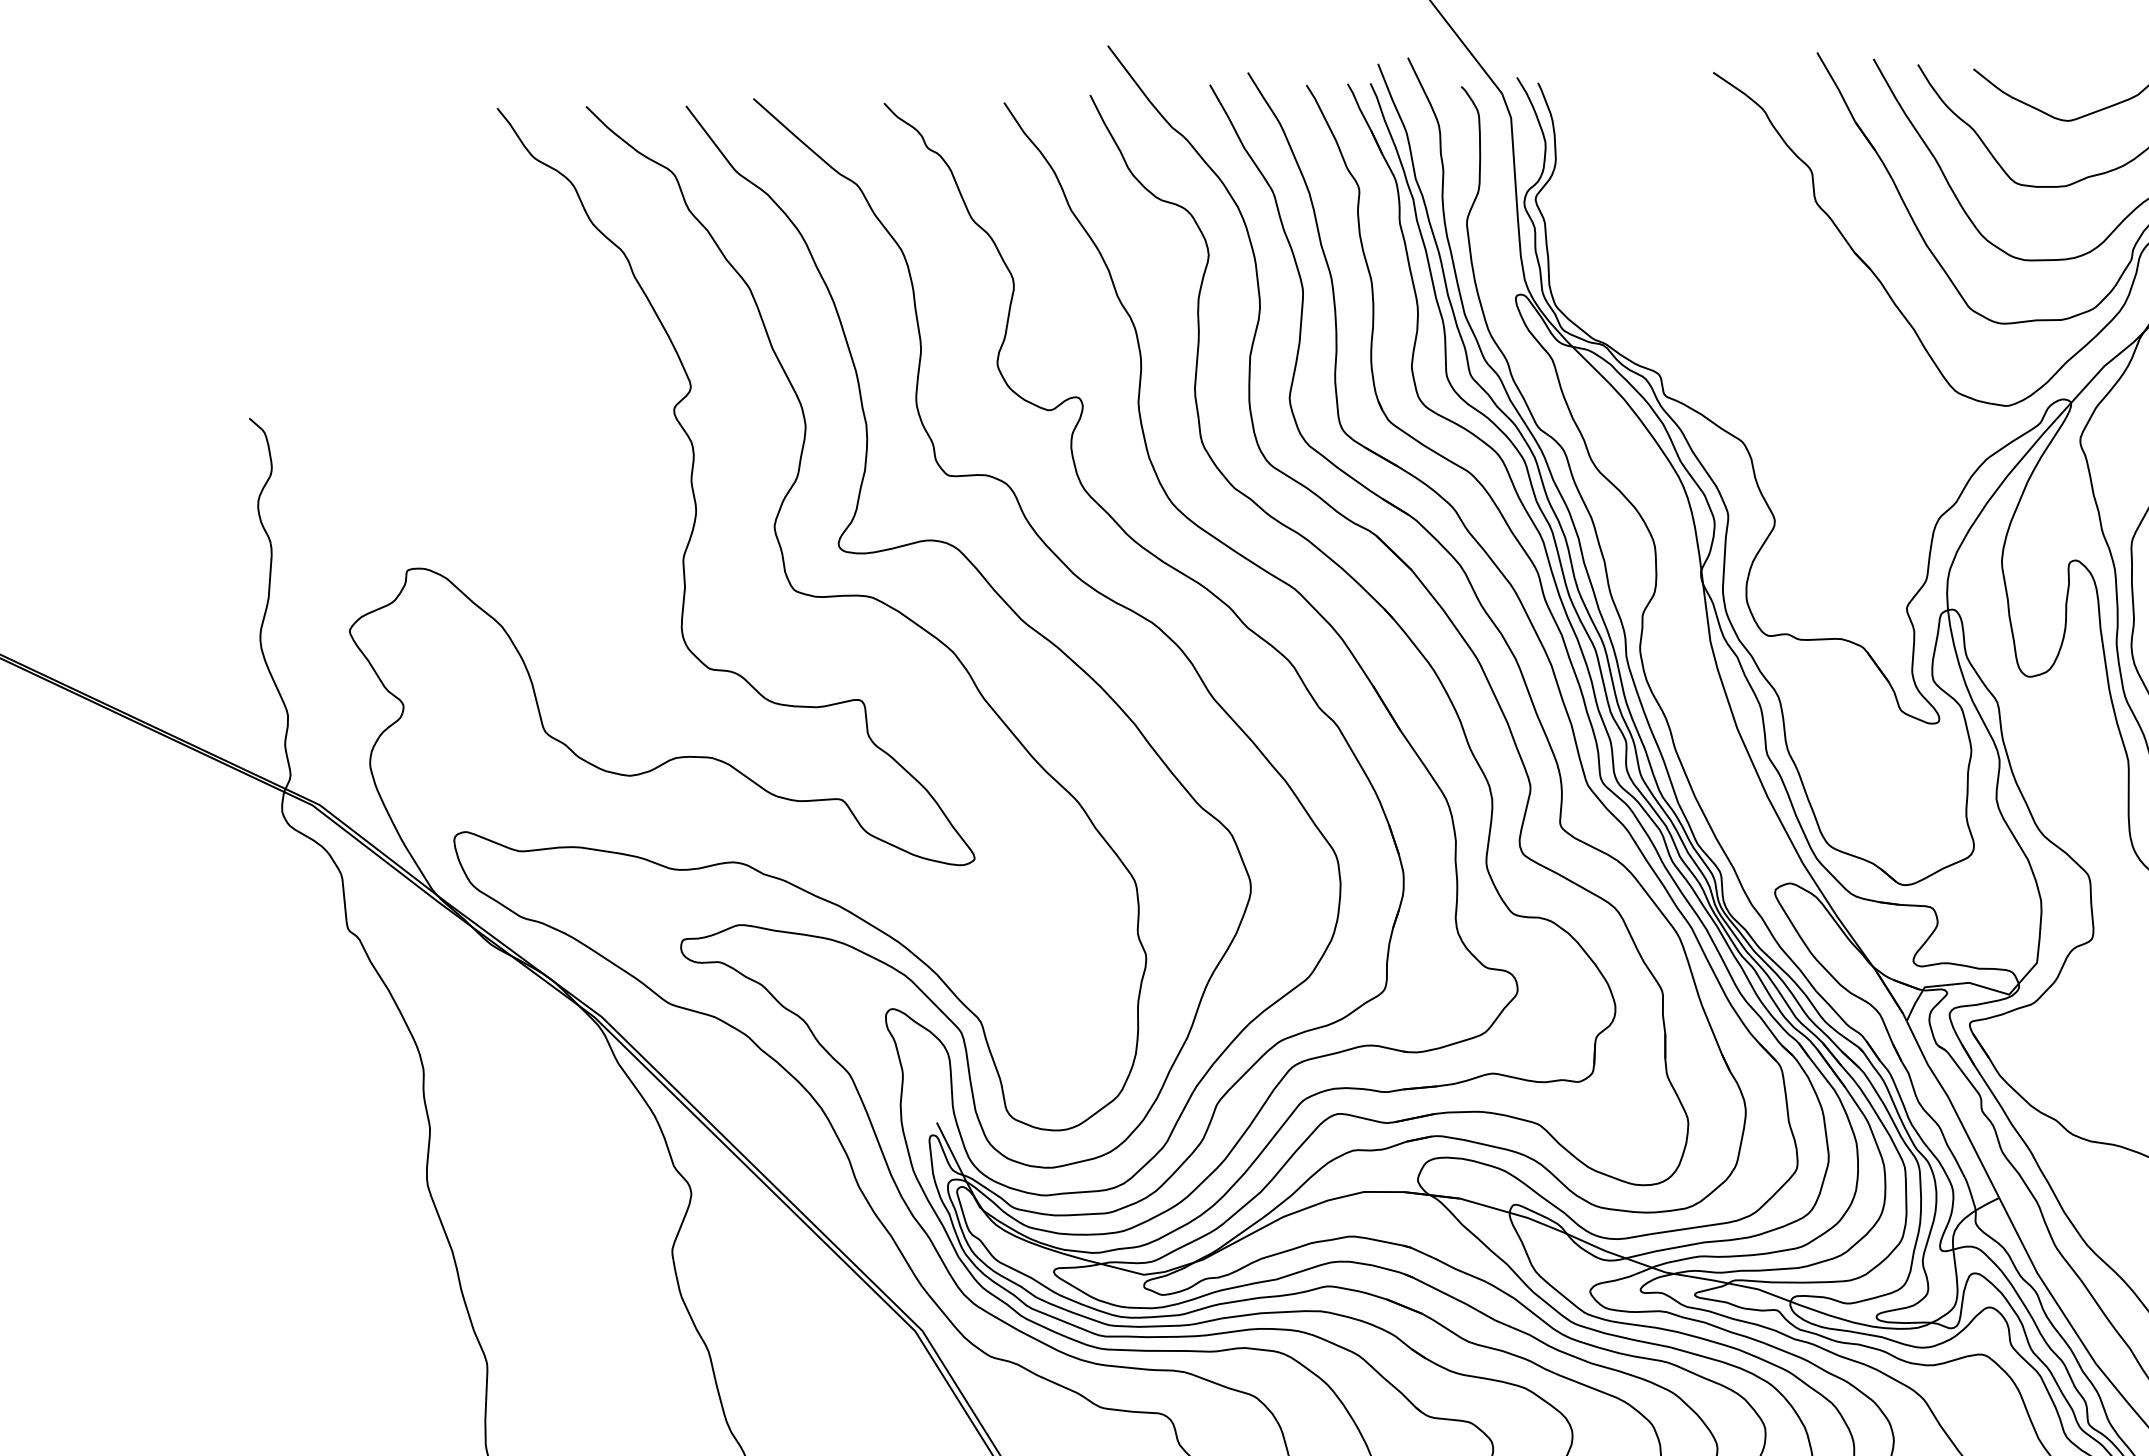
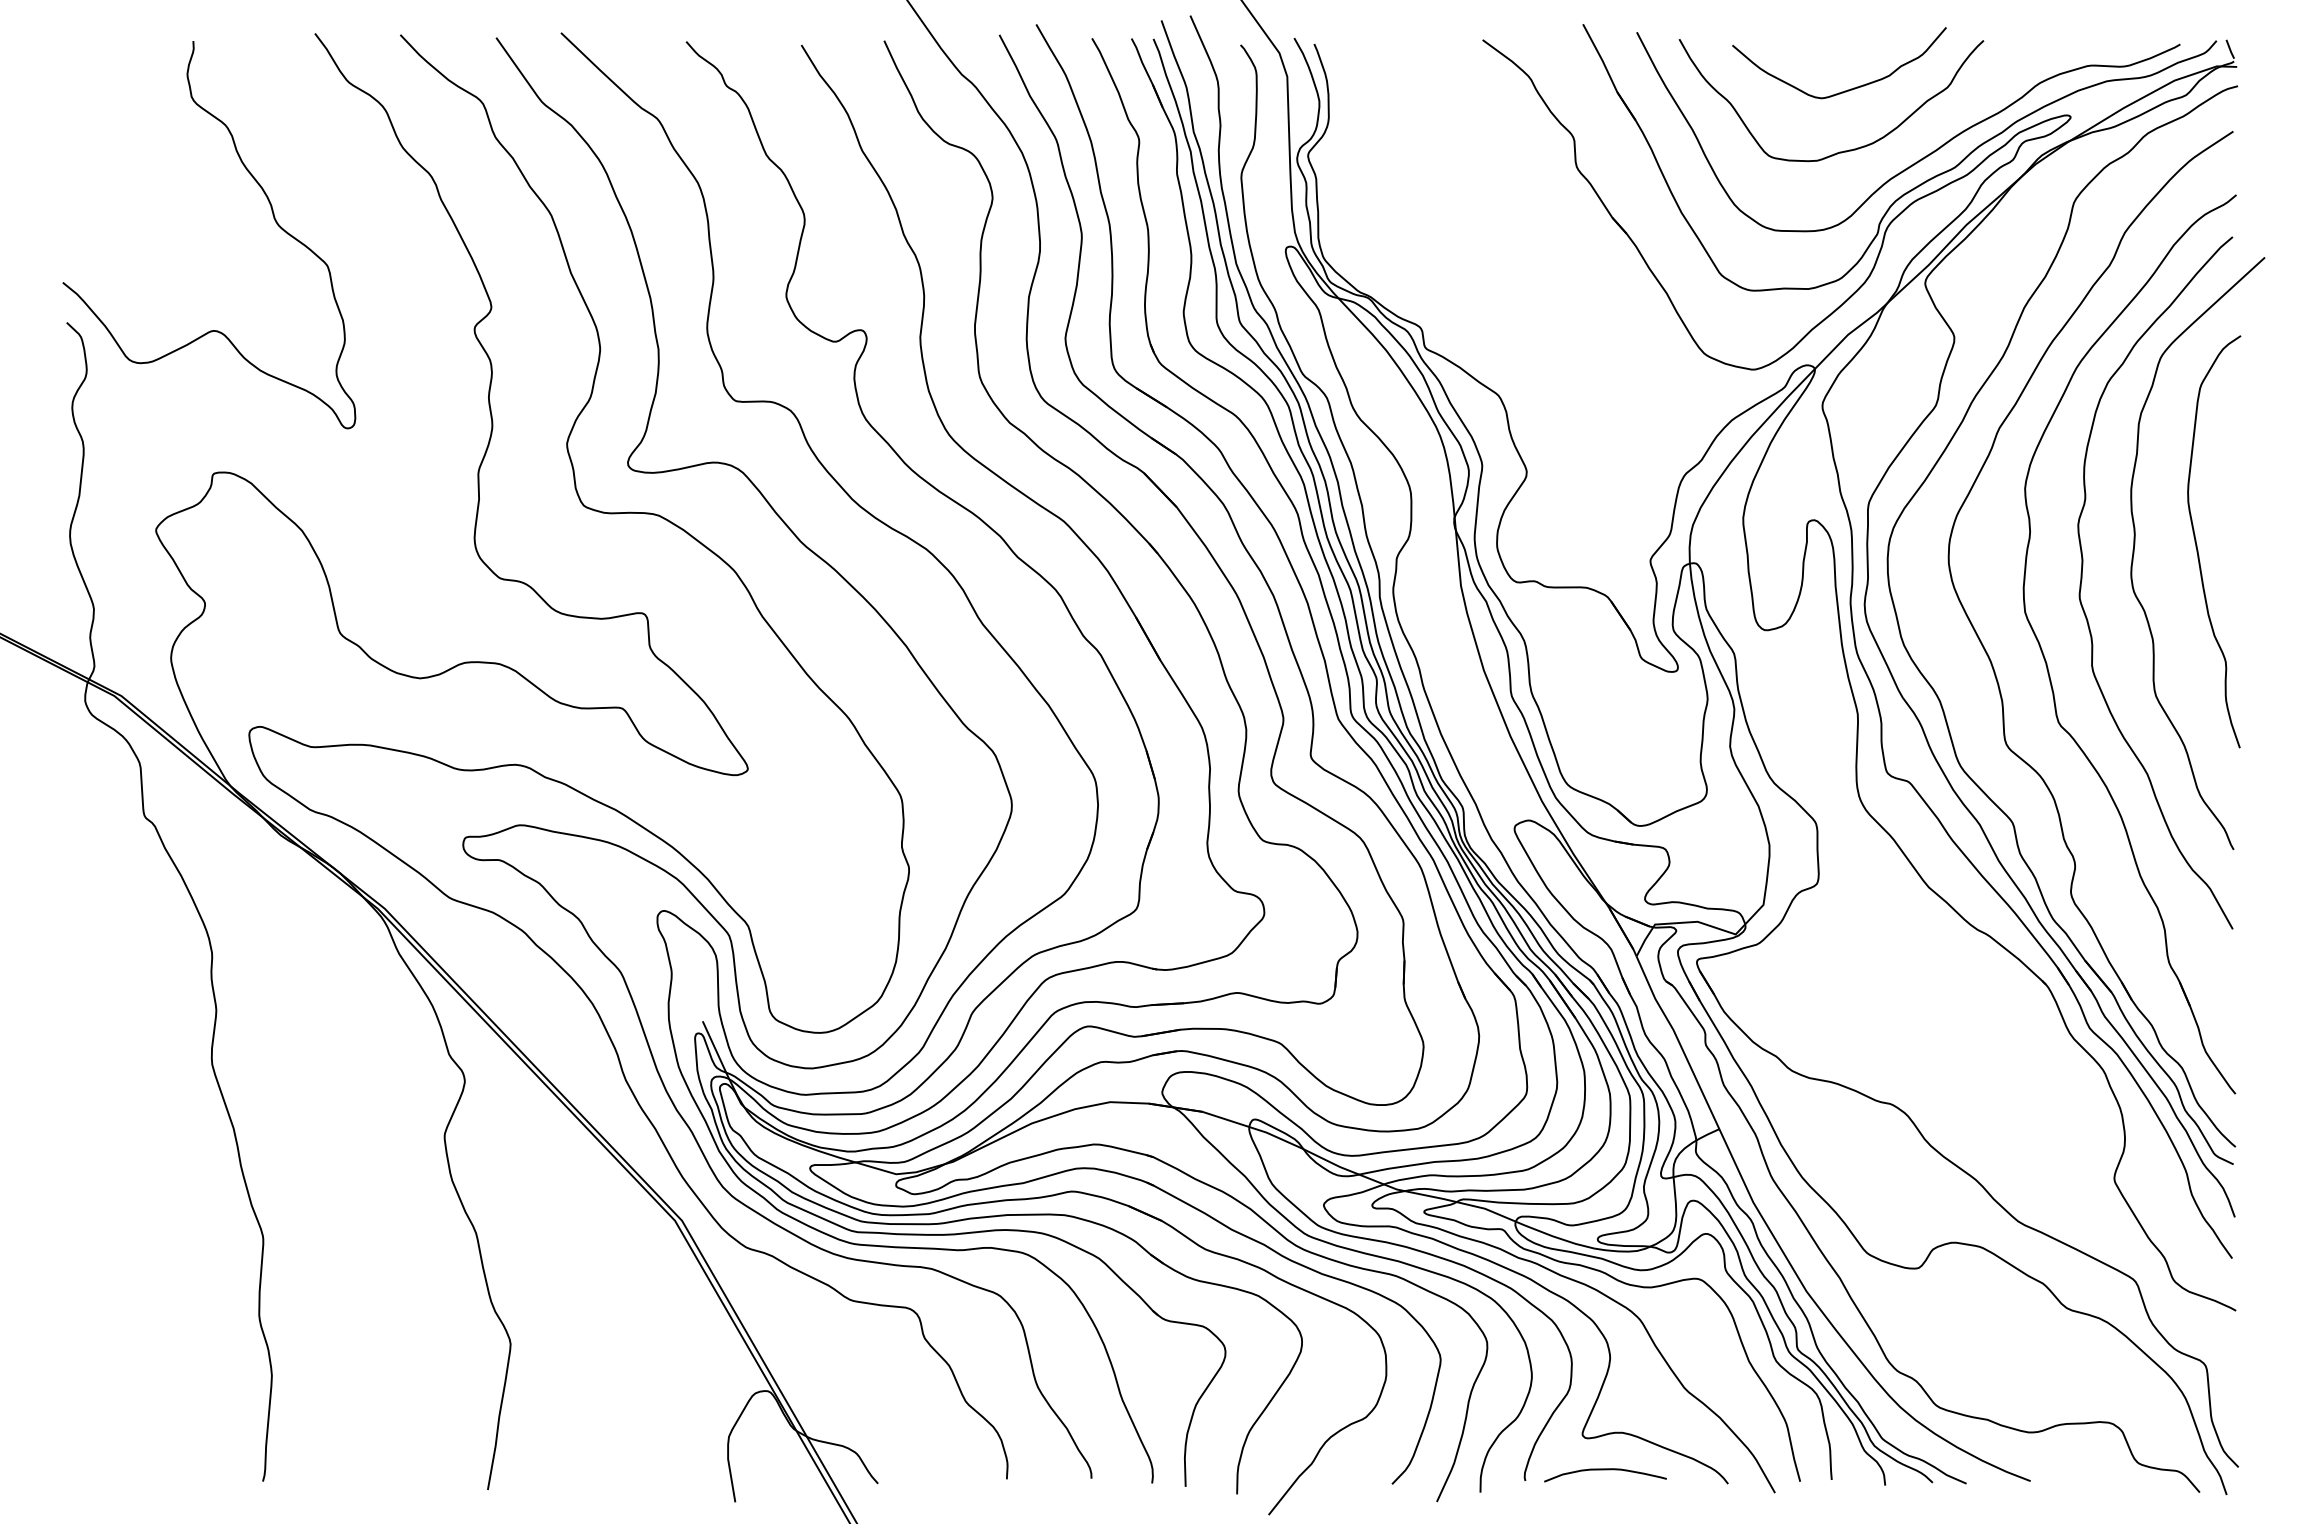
curve: (459, 299) -> (272, 215), added

